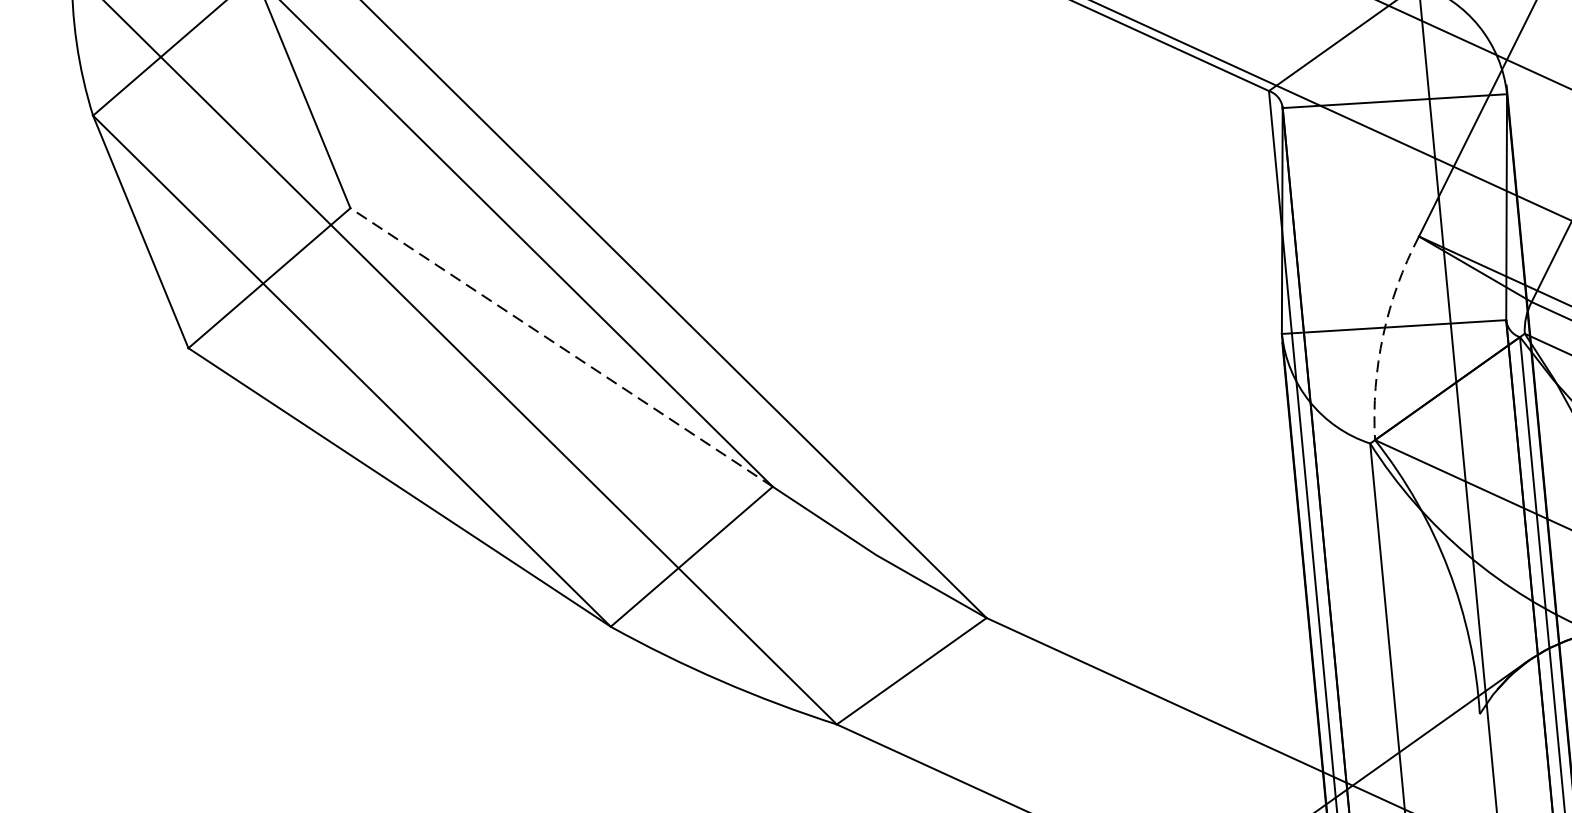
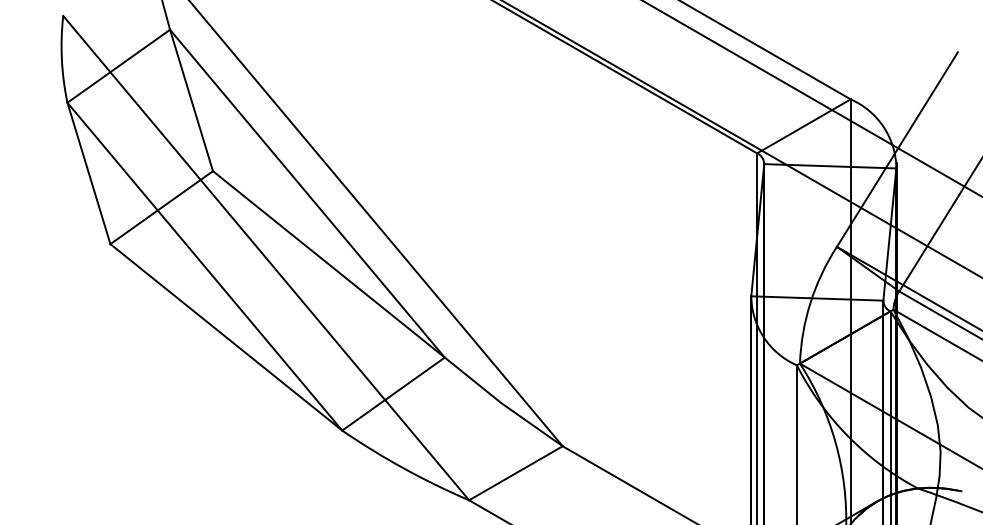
arc: (1383, 334) -> (810, 302), dashed -> solid
line: (560, 347) -> (328, 264), dashed -> solid

